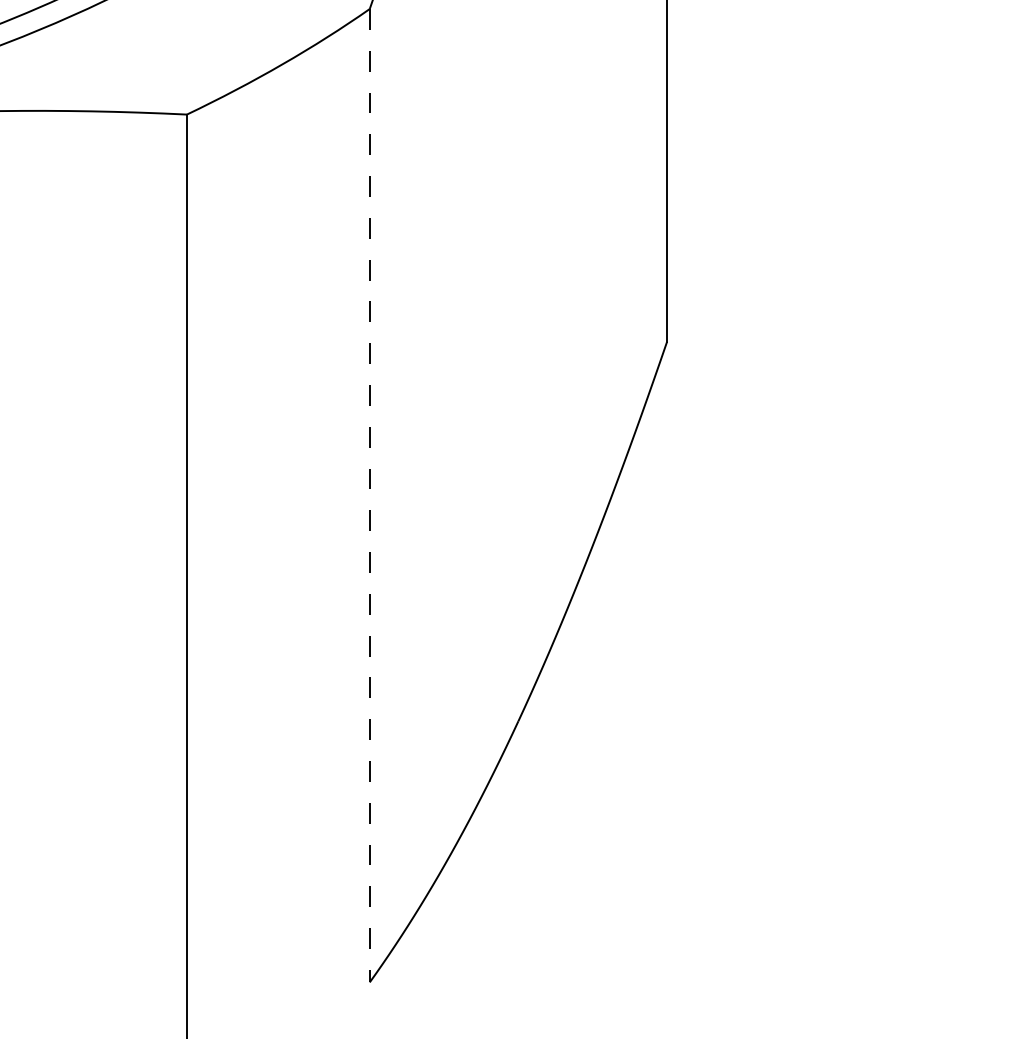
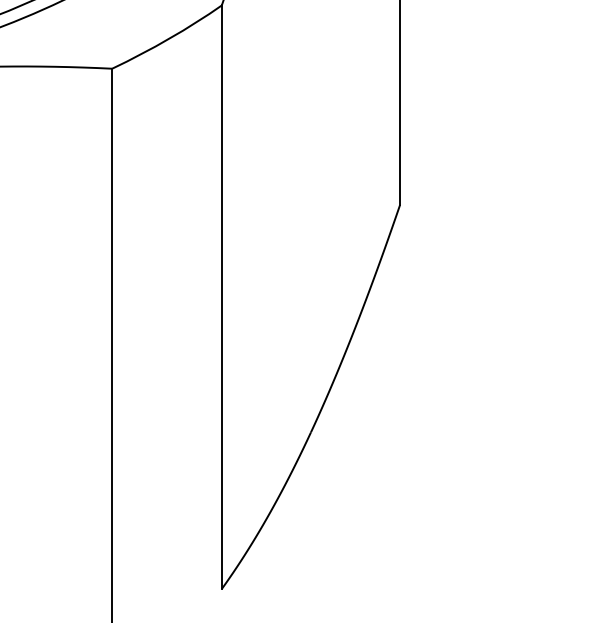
line: (369, 496) -> (221, 297), dashed -> solid

